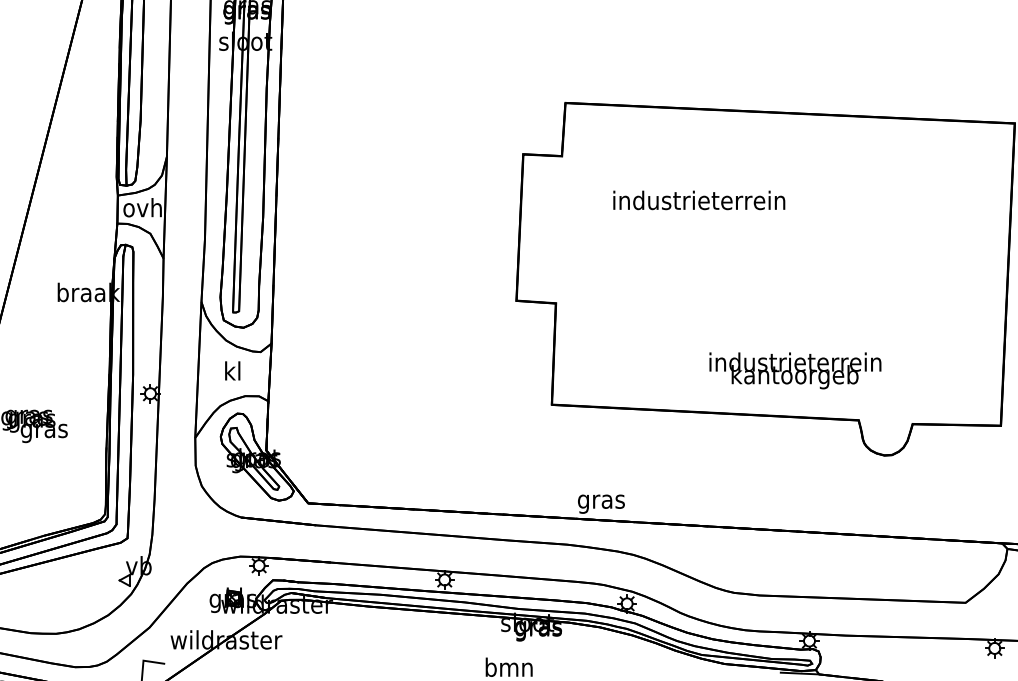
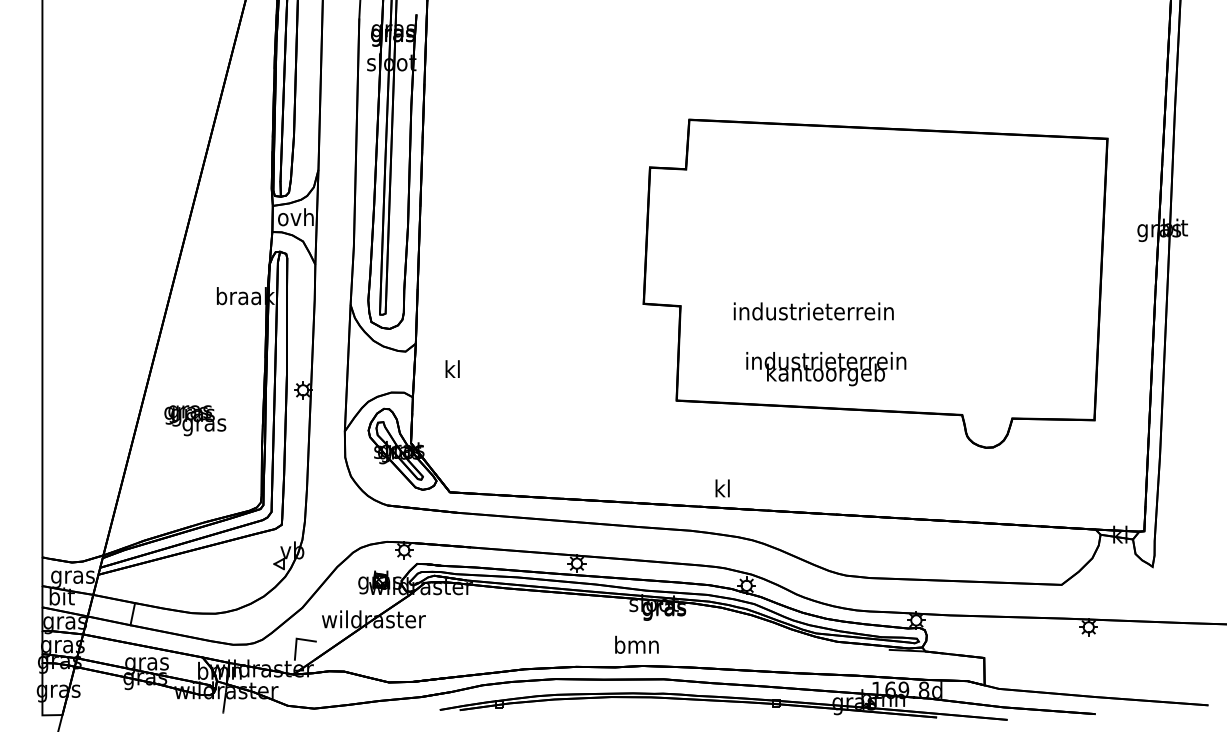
text: (698, 200) -> (813, 311), moved
text: (232, 370) -> (452, 368), moved
text: (795, 371) -> (826, 369), moved
text: (601, 501) -> (722, 490), gras -> kl

